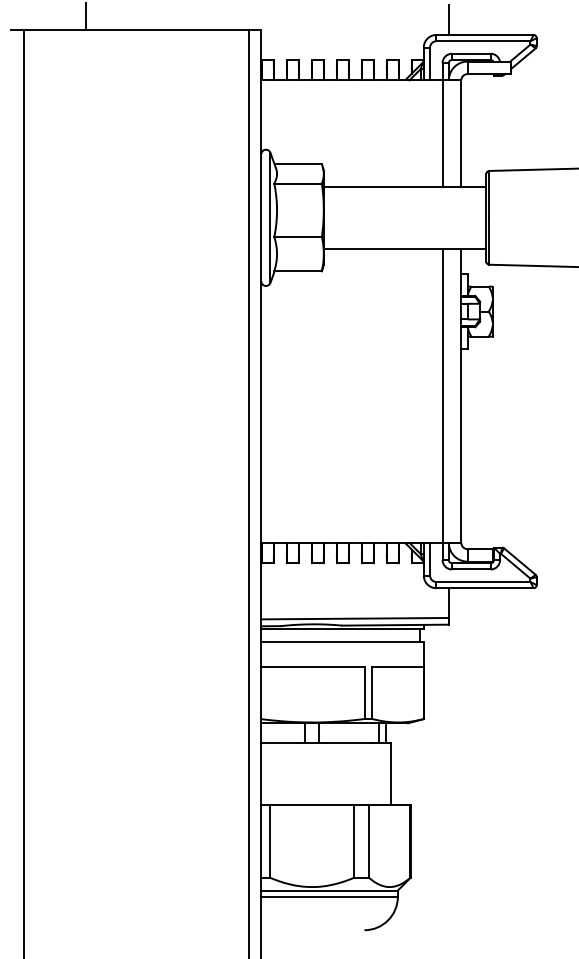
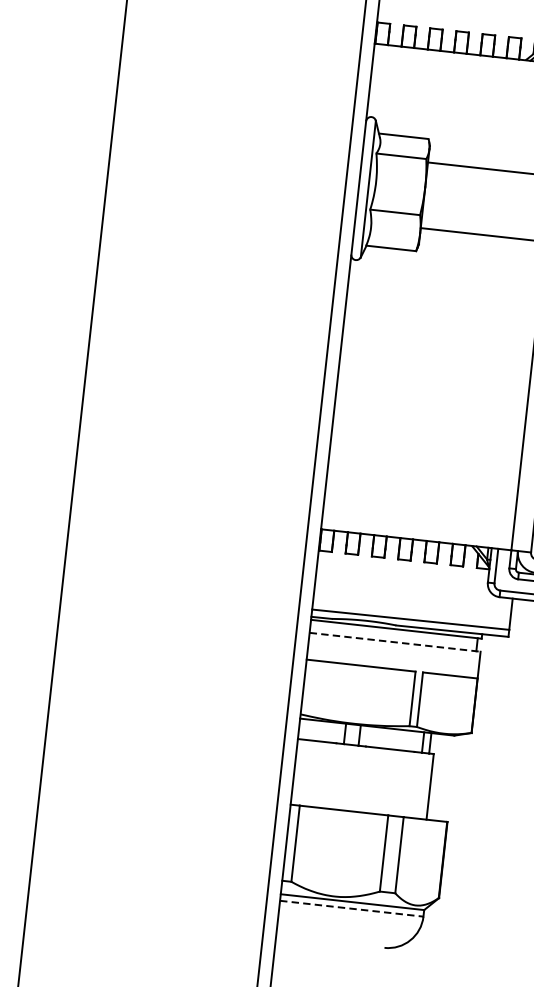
line: (343, 641) -> (395, 642), solid -> dashed
line: (330, 896) -> (352, 908), solid -> dashed

